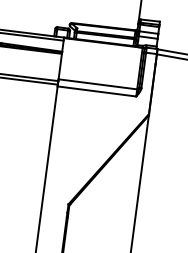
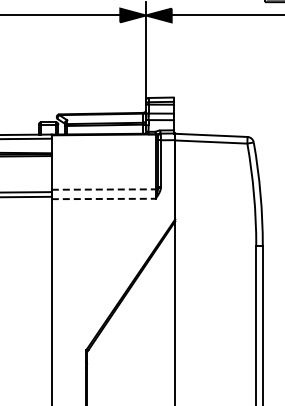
line: (97, 84) -> (103, 189), solid -> dashed
line: (96, 91) -> (103, 198), solid -> dashed

